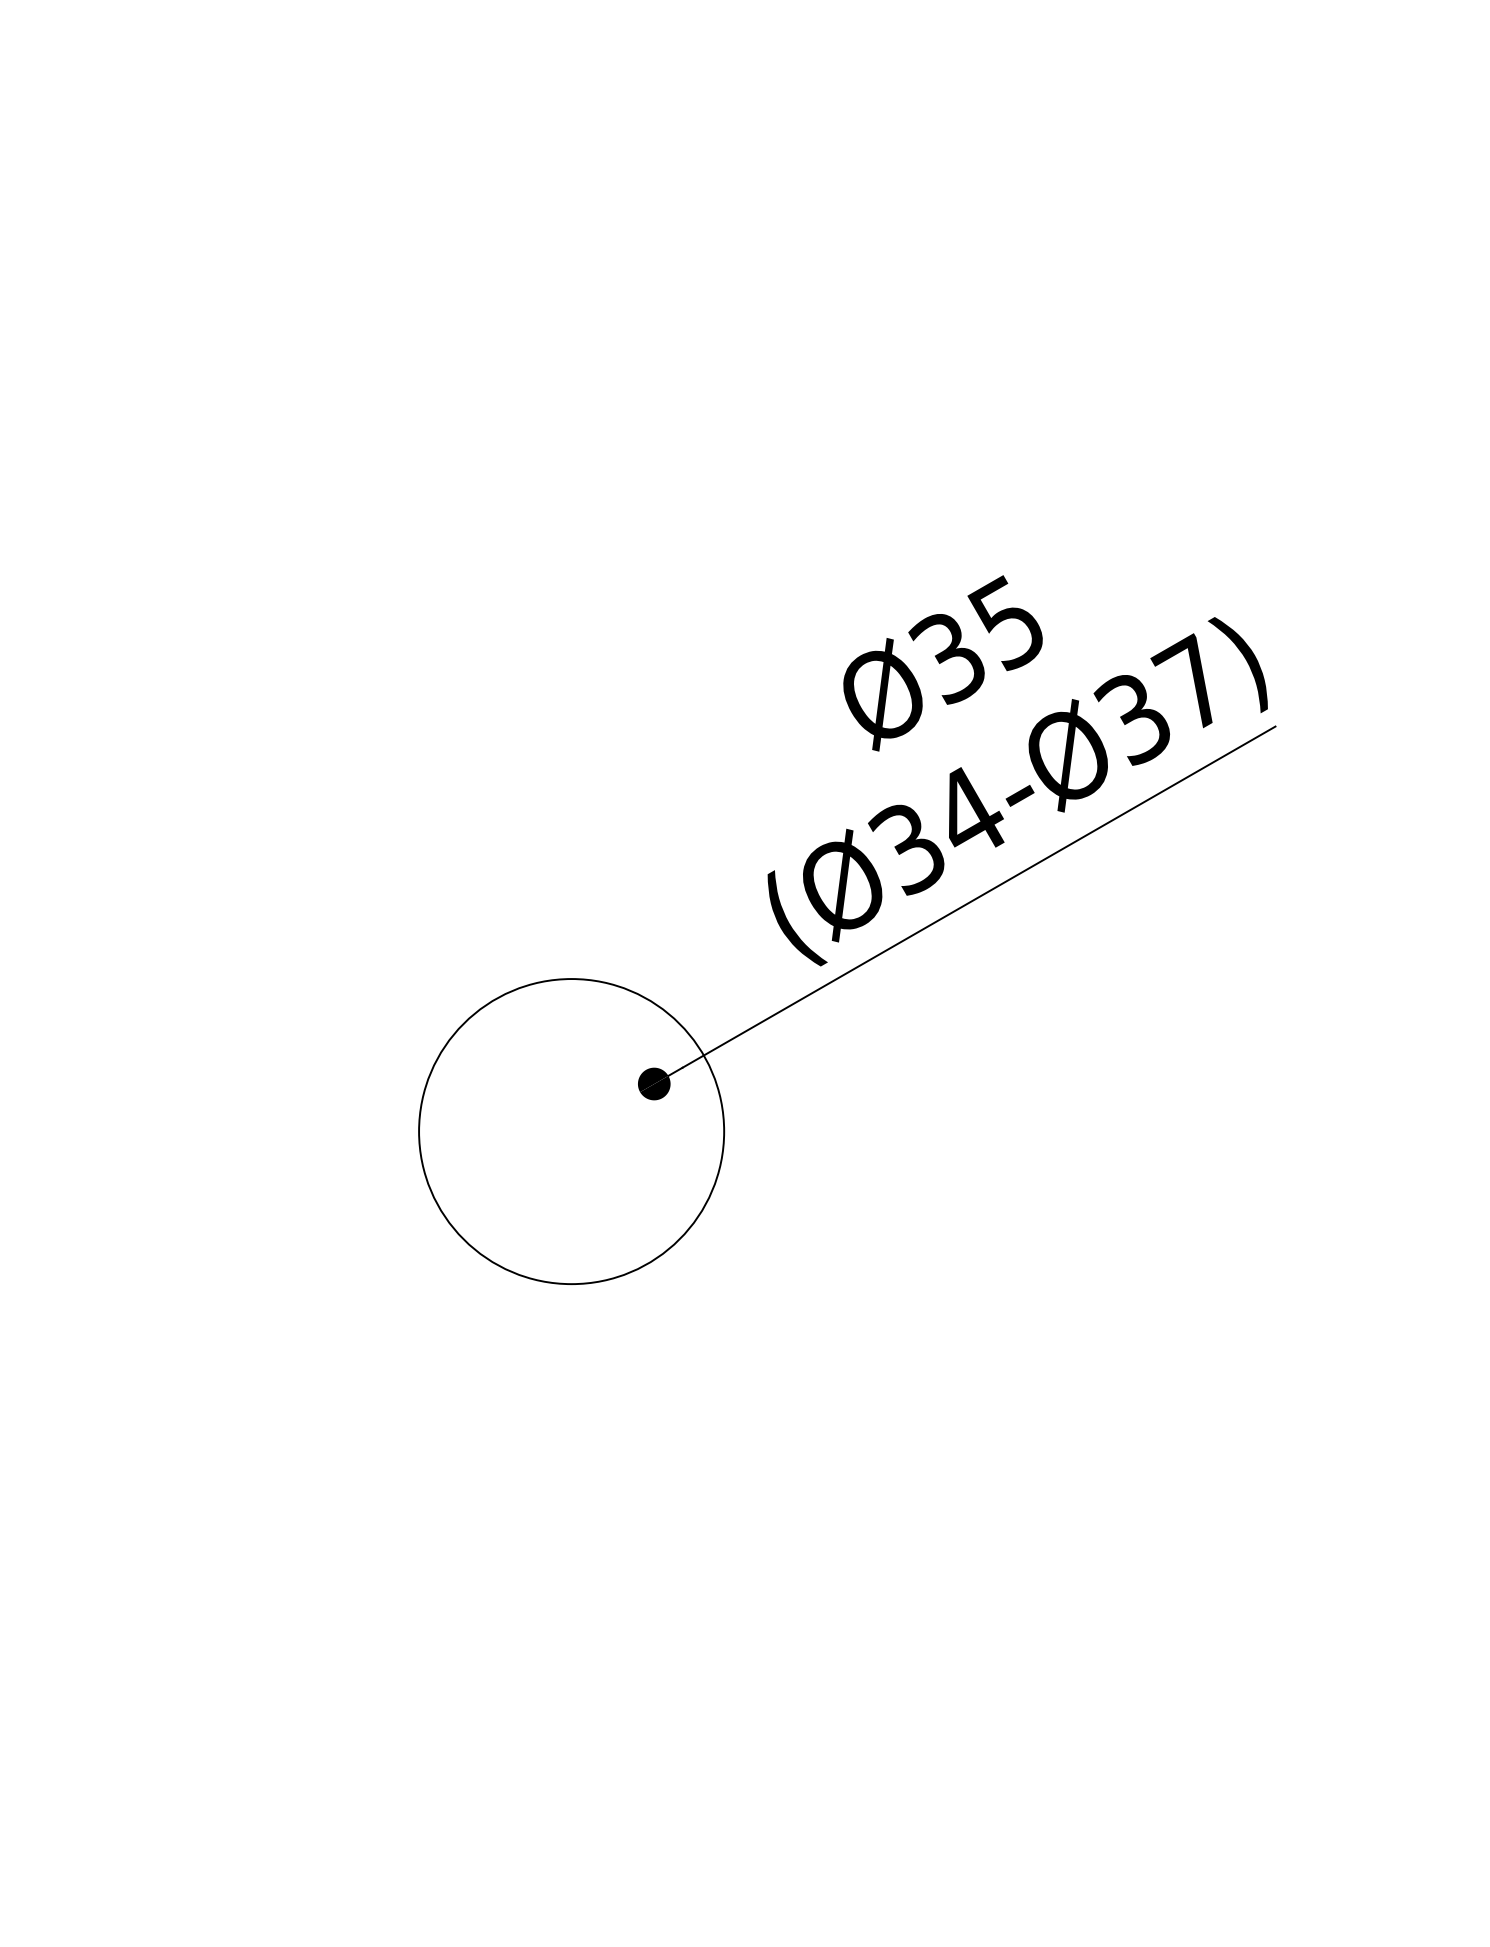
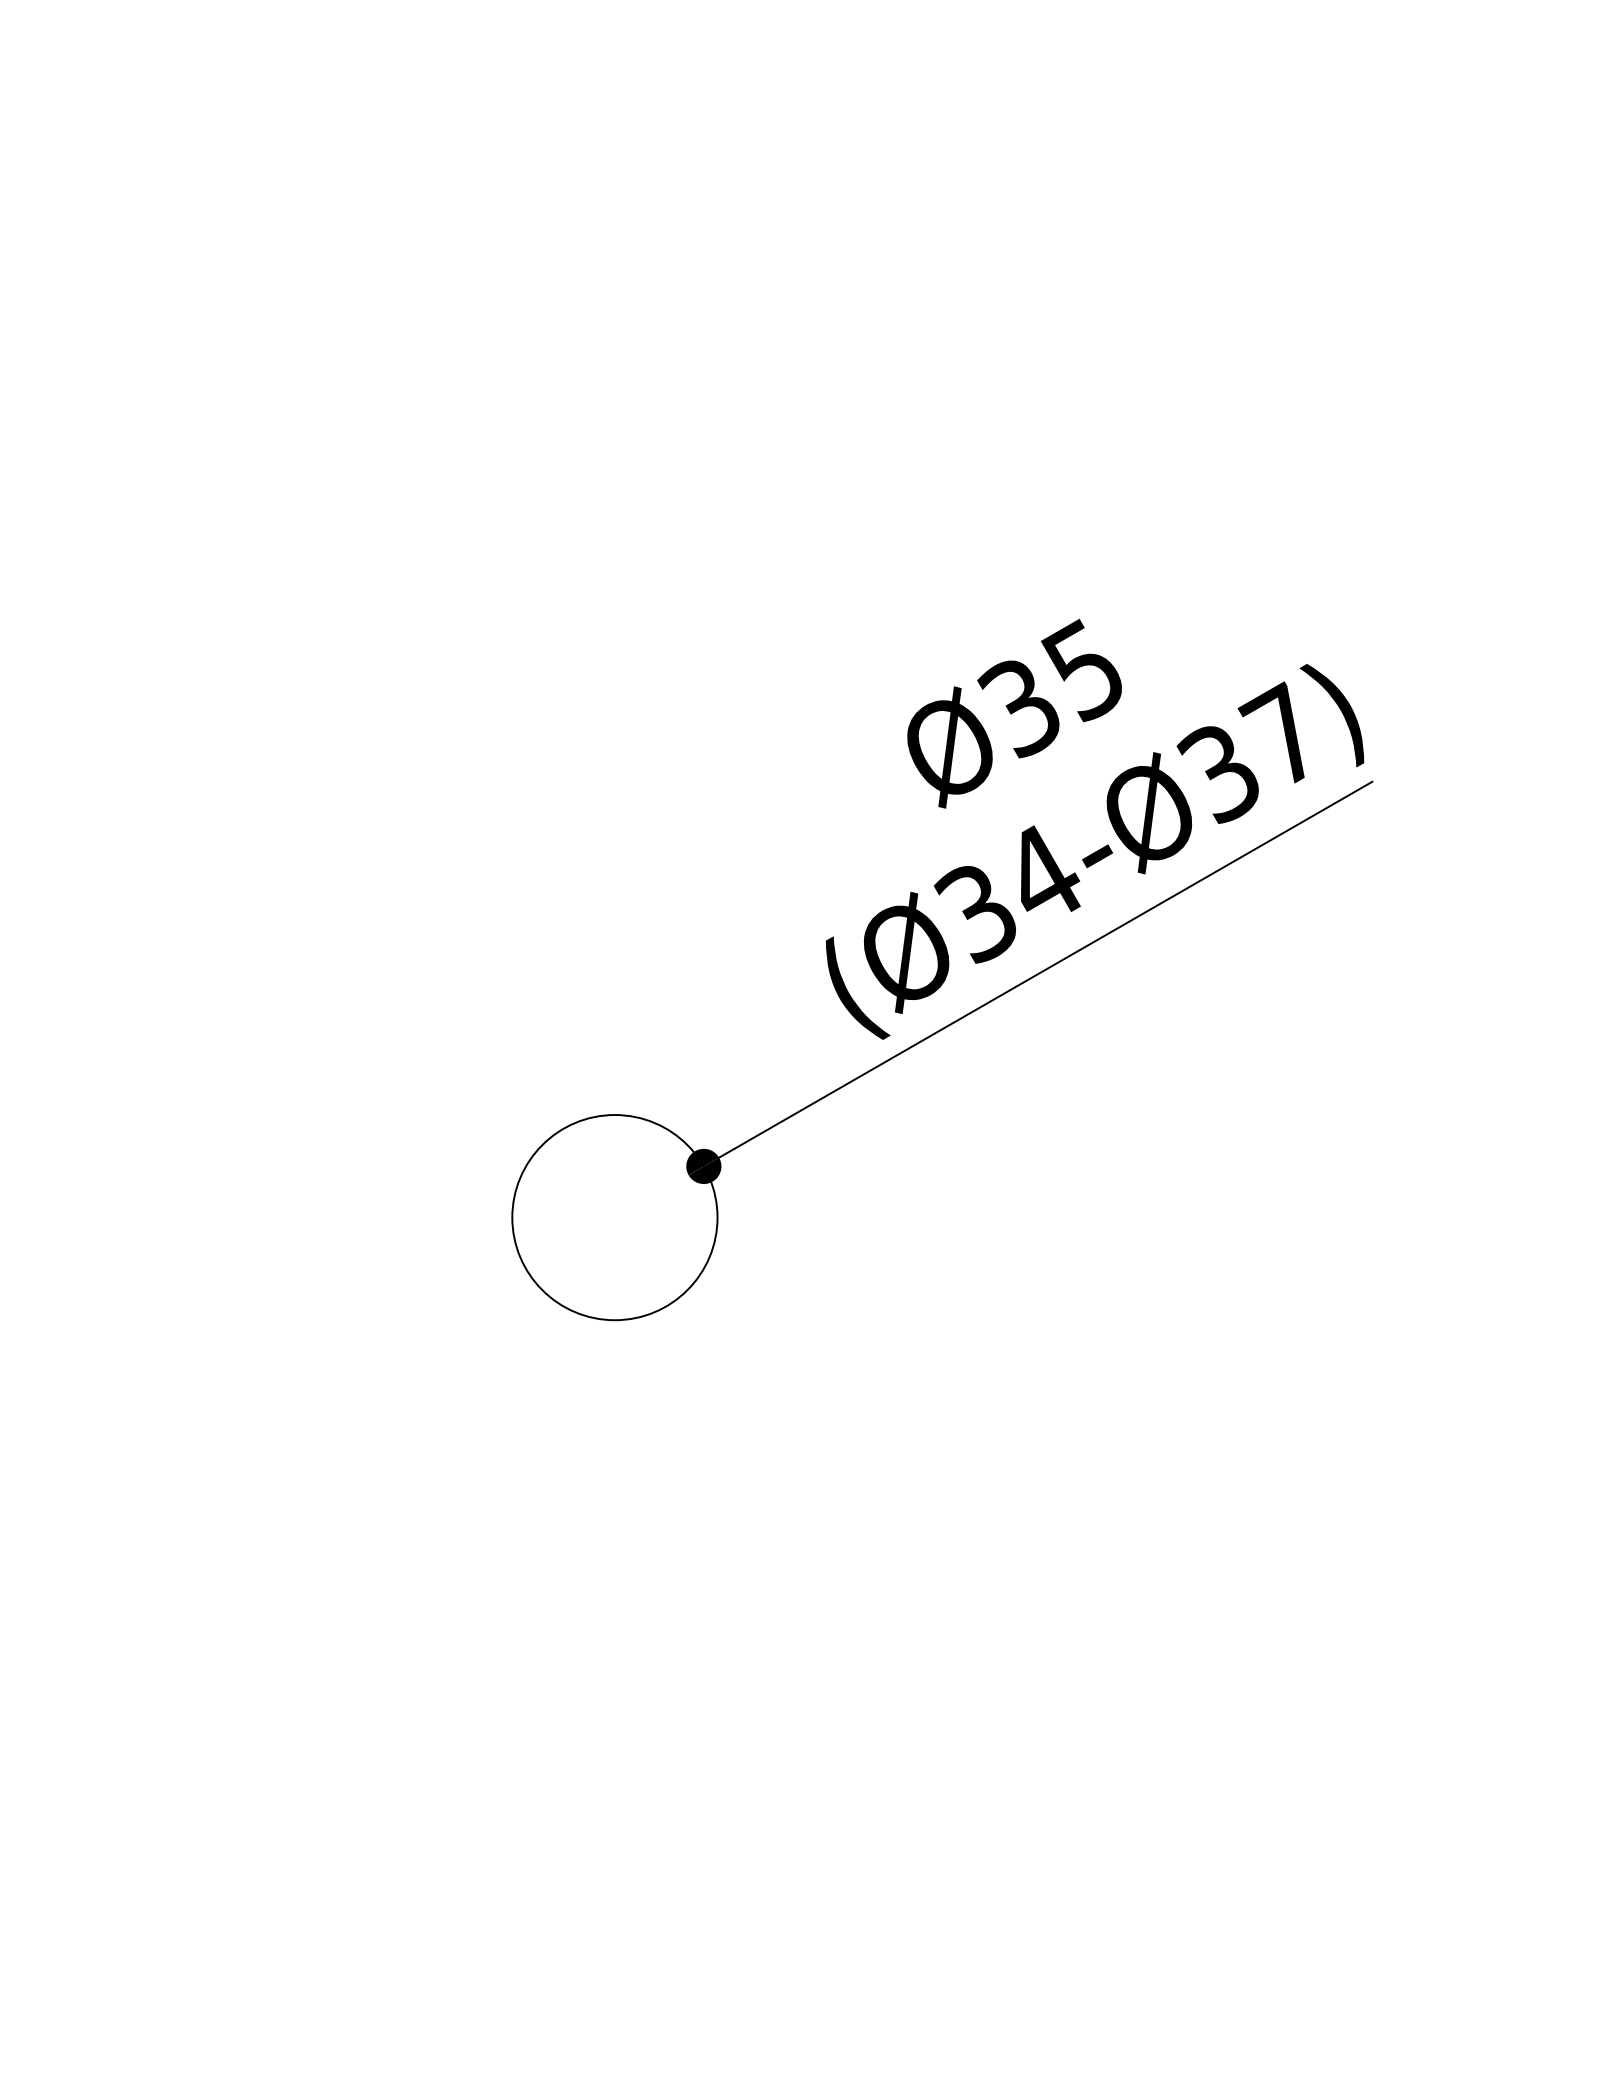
circle: (571, 1131) -> (614, 1217), size x0.62

